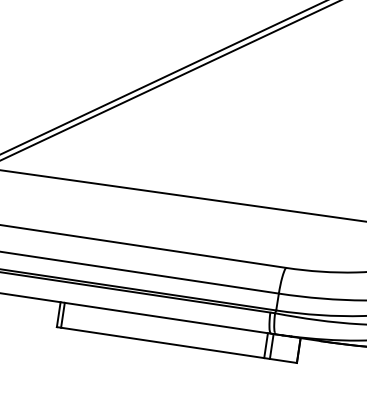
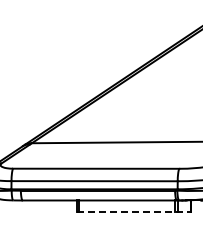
line: (178, 345) -> (134, 212), solid -> dashed

